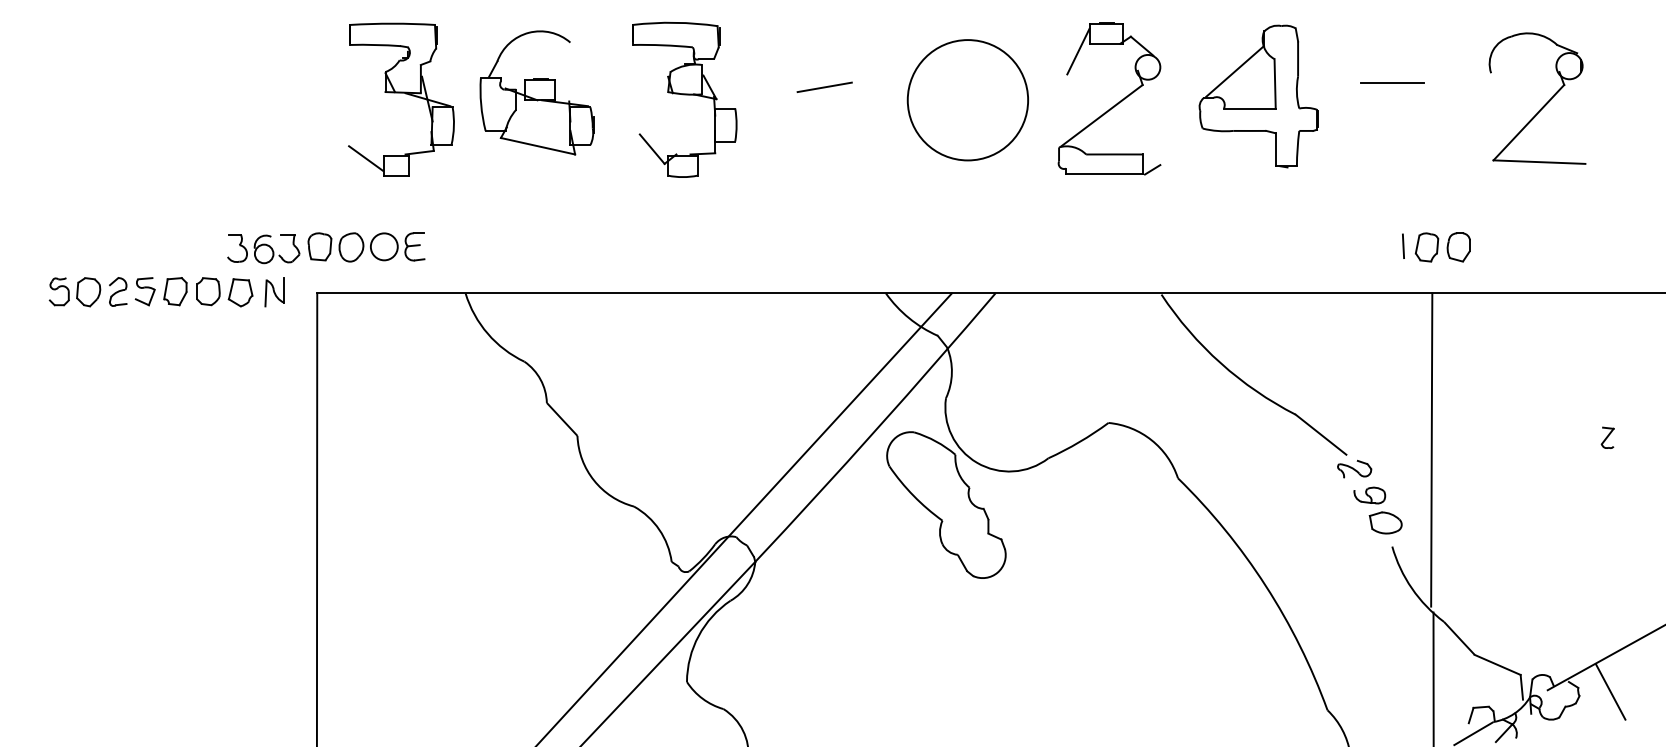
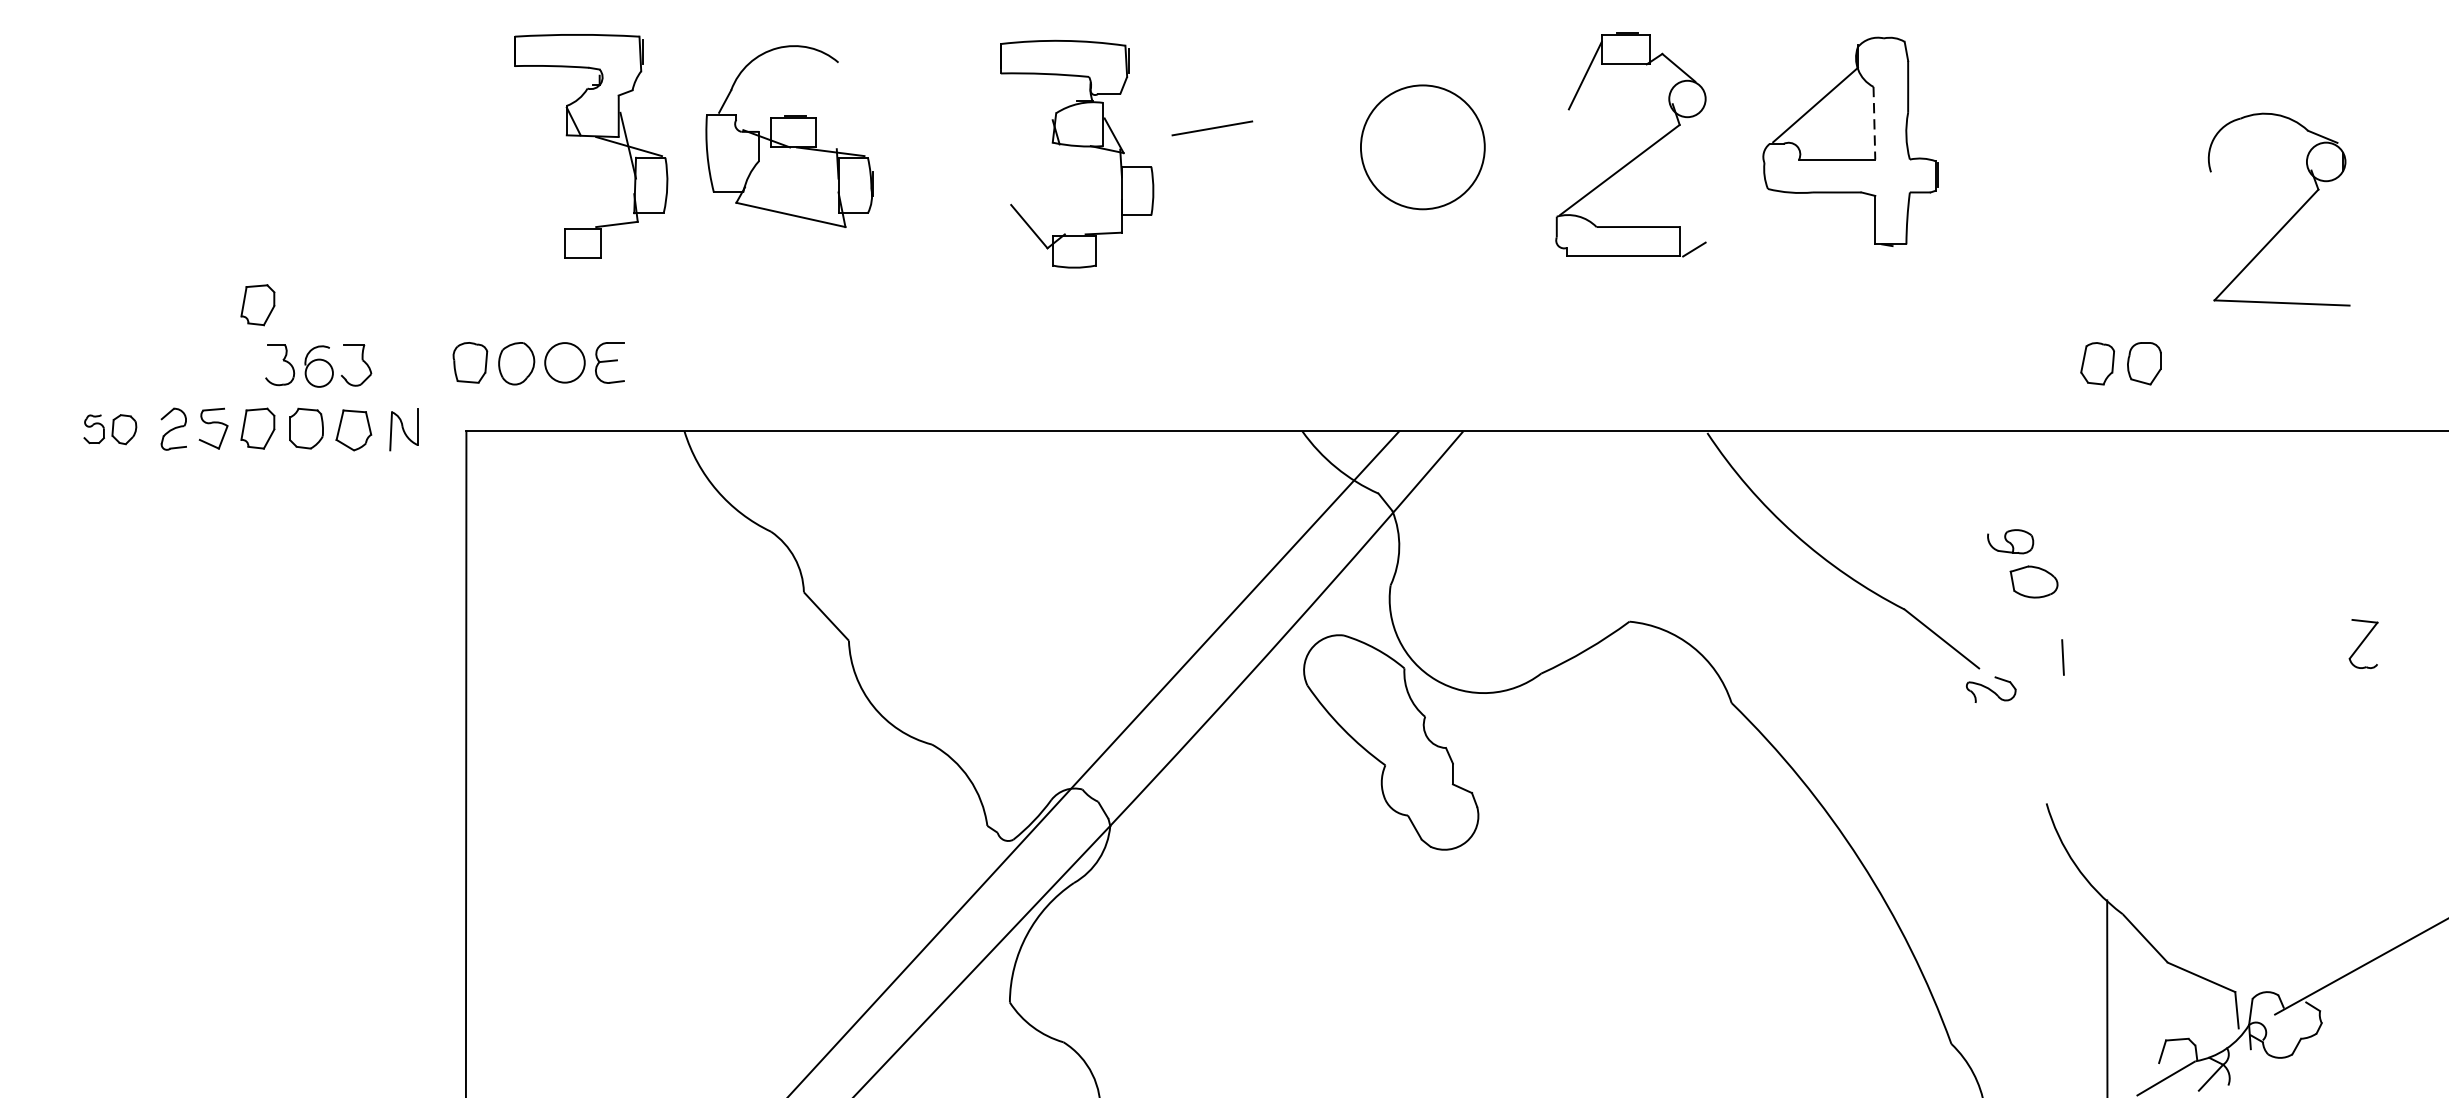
line: (1392, 82) -> (2046, 121), removed
line: (1275, 83) -> (1874, 122), solid -> dashed
part: (684, 99) -> (1076, 153), moved
circle: (967, 100) -> (1422, 147), size x0.7
part: (1544, 104) -> (2289, 218), moved
line: (366, 158) -> (538, 232), removed
part: (175, 207) -> (258, 304), added
line: (1403, 245) -> (2063, 656), moved
part: (263, 249) -> (318, 366), moved
part: (74, 292) -> (109, 429), size x0.7
part: (1607, 437) -> (2362, 643), size x1.6
line: (1431, 449) -> (2104, 660), removed
part: (1377, 510) -> (2021, 563), moved
line: (1610, 691) -> (2367, 1016), removed

